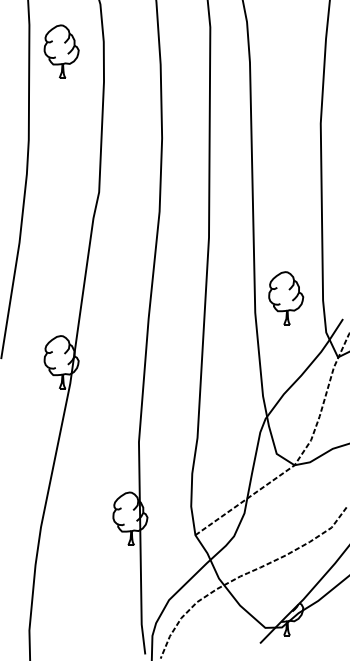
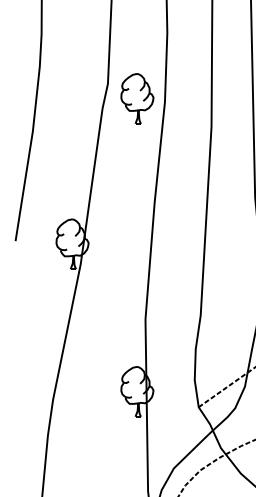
part: (130, 208) -> (137, 99), added

